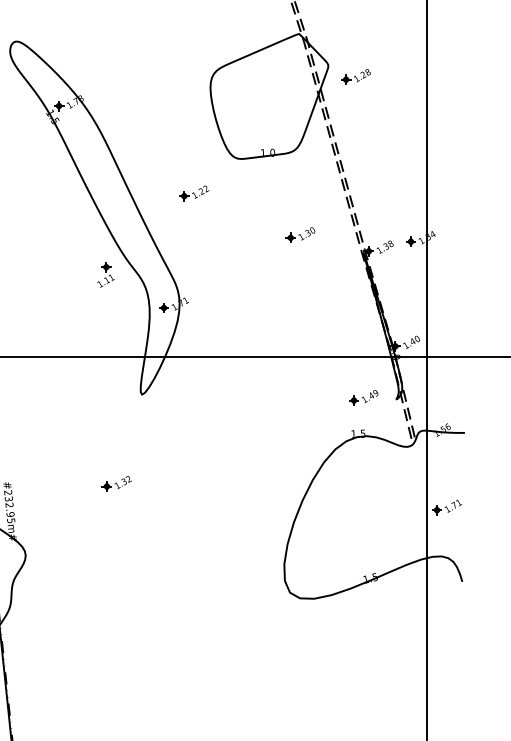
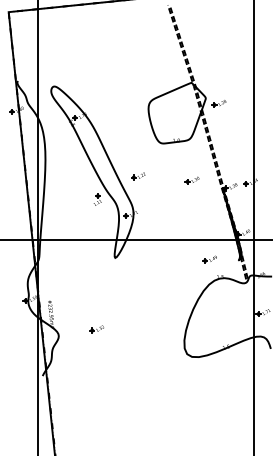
part: (193, 193) -> (138, 176), moved
part: (362, 397) -> (209, 259), moved
part: (115, 484) -> (96, 329), moved

